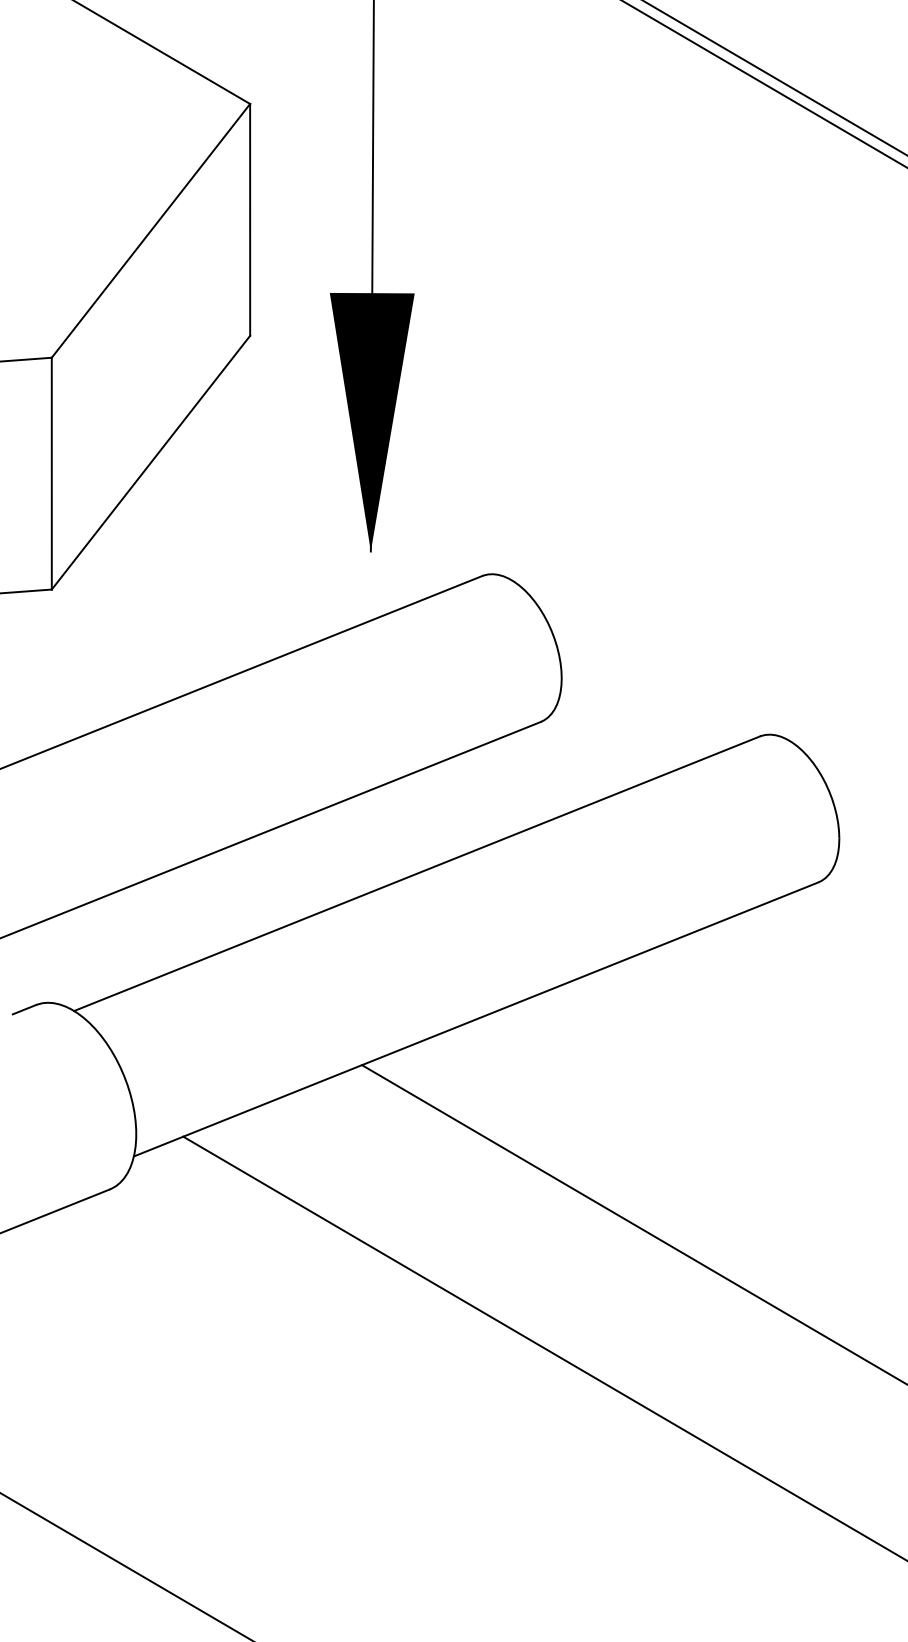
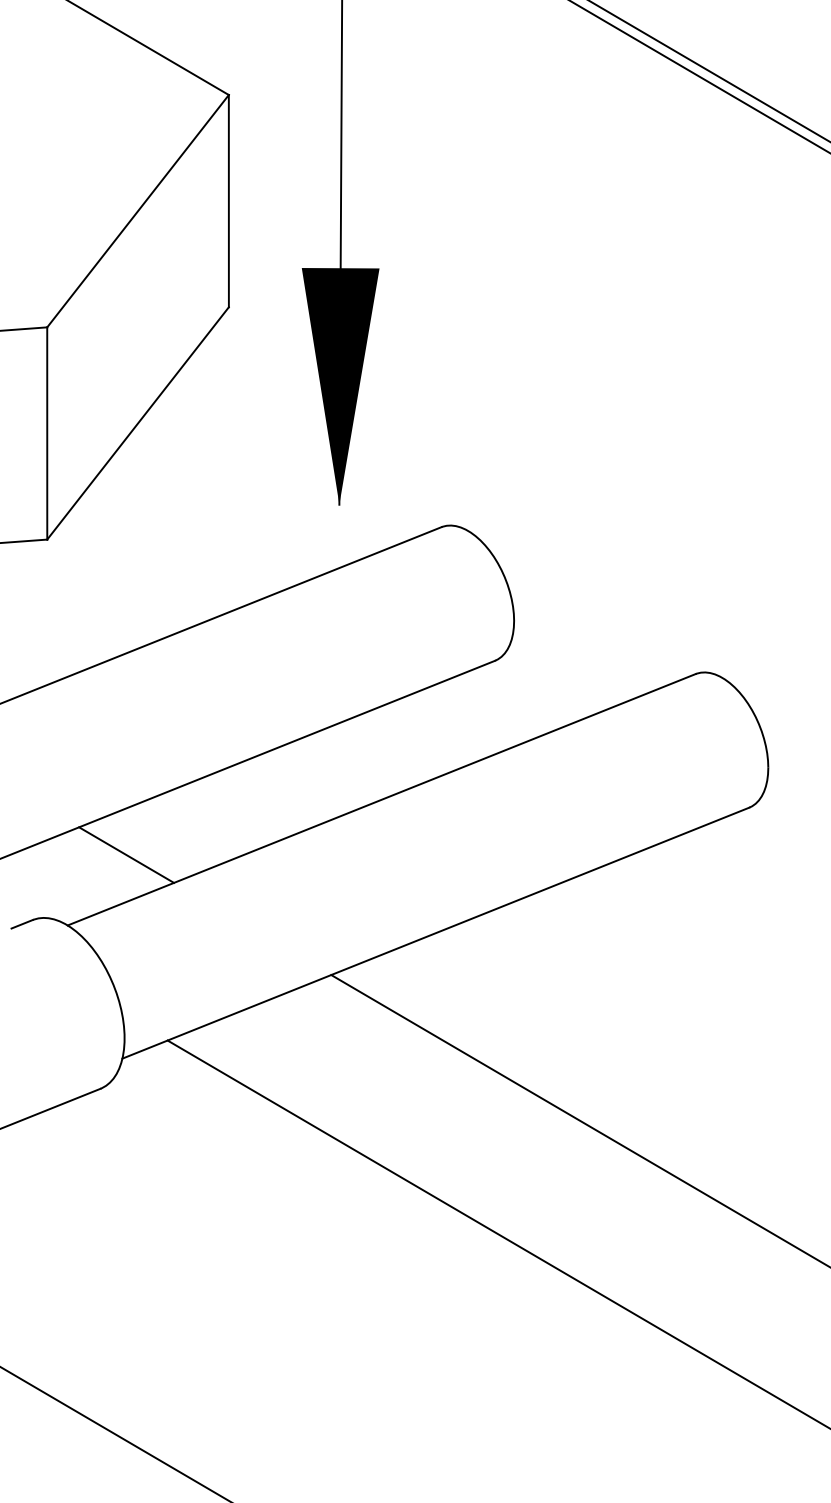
line: (138, 933) -> (126, 854), added

